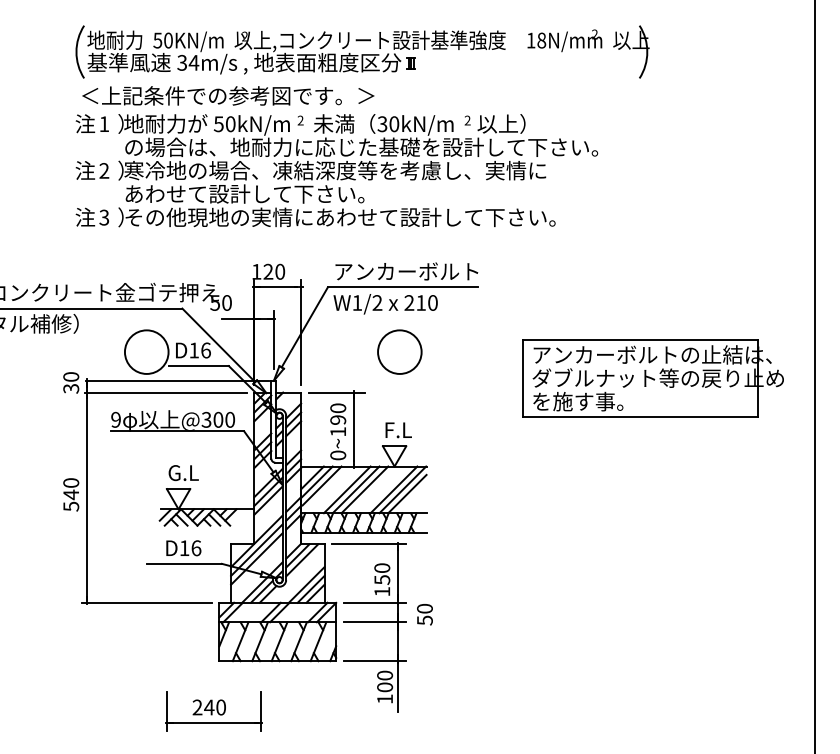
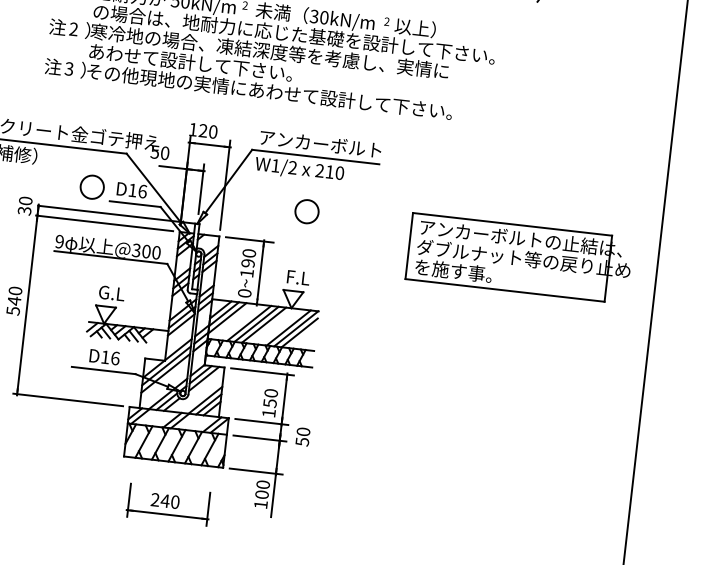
circle: (146, 351) -> (92, 186), size x0.62
circle: (399, 351) -> (306, 211), size x0.62
part: (213, 711) -> (168, 504), moved

